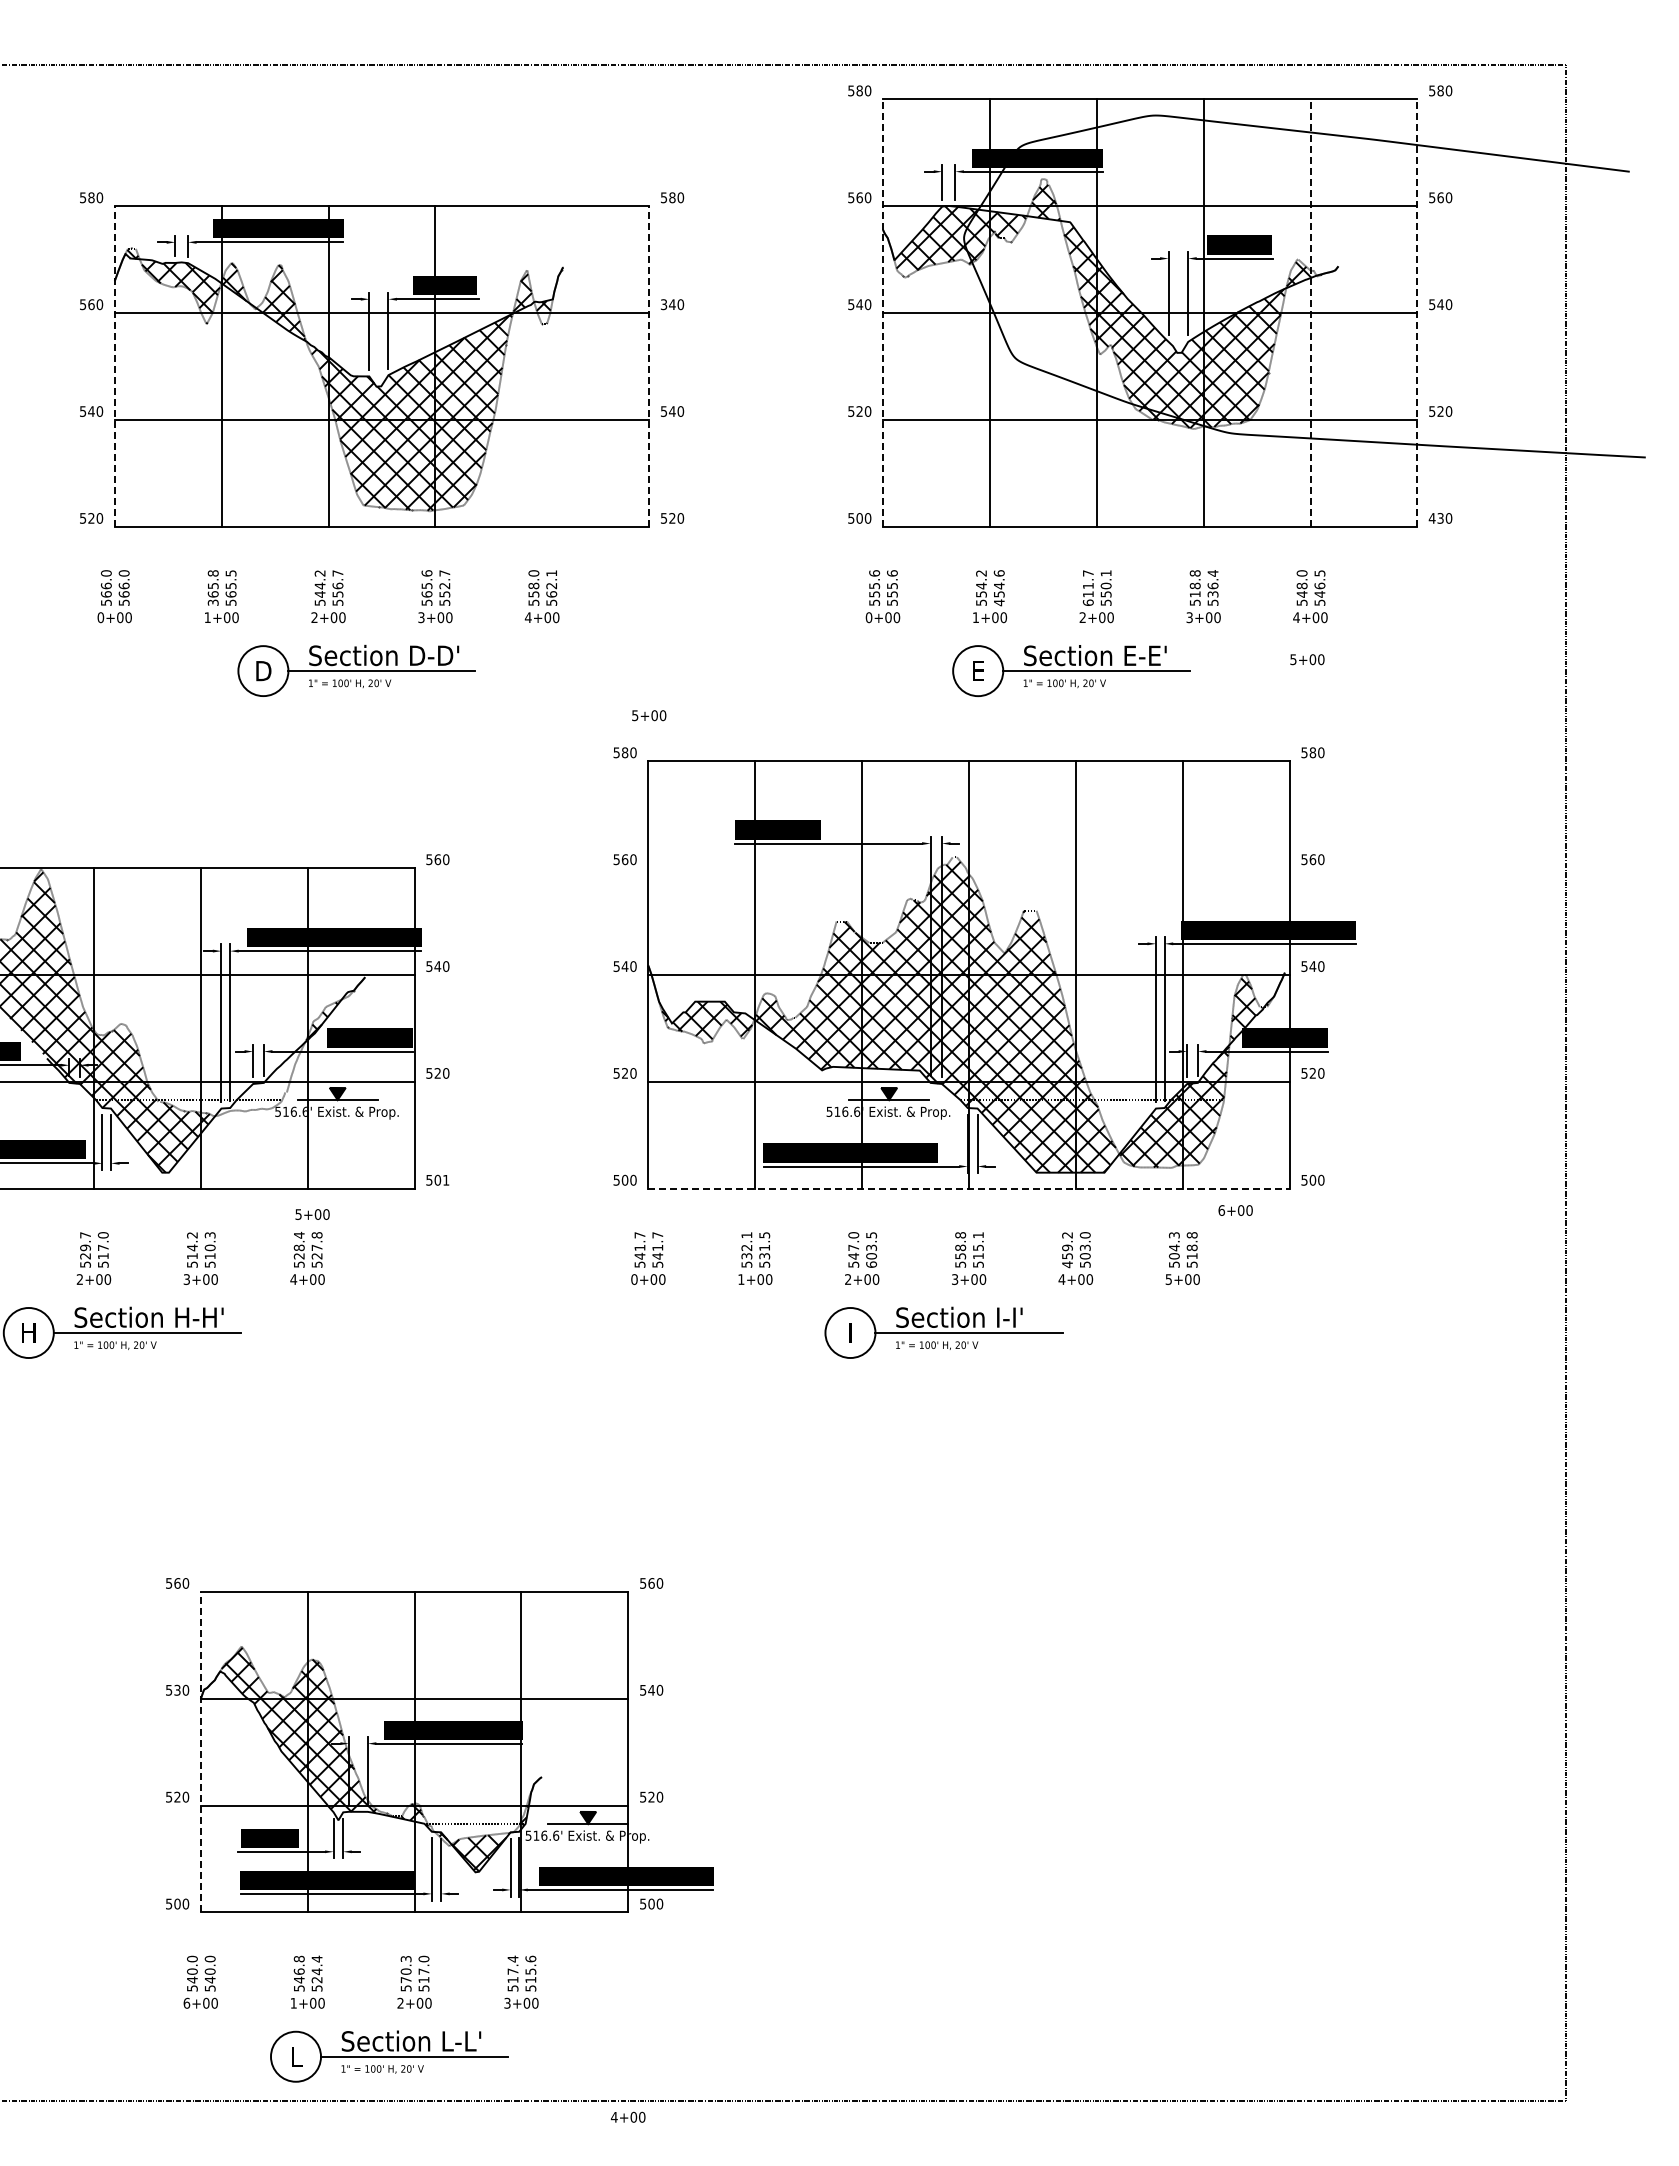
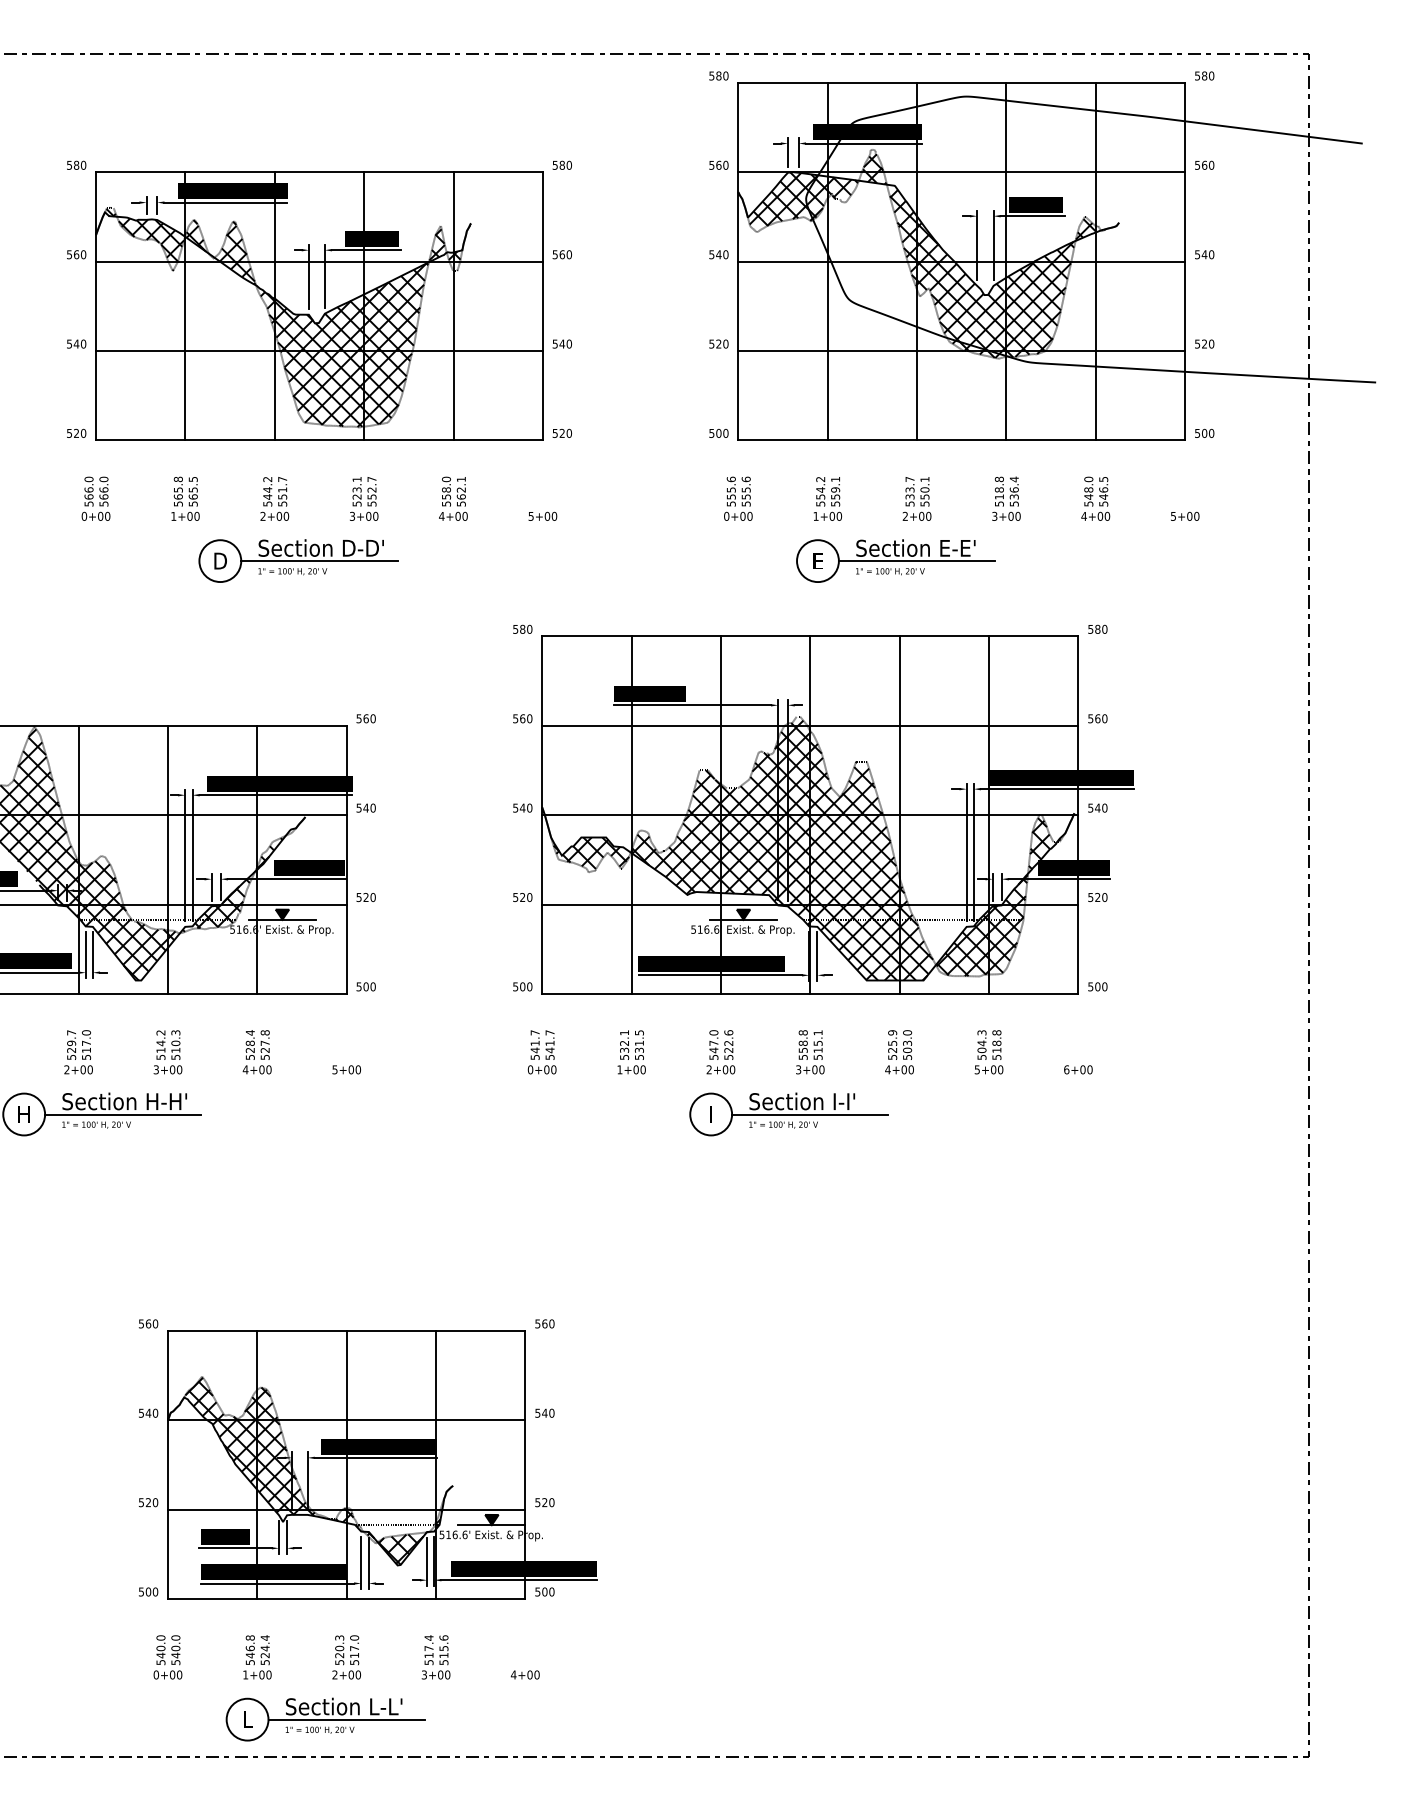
text: (668, 304) -> (559, 254), 340 -> 560
line: (883, 313) -> (738, 262), dashed -> solid
line: (1310, 313) -> (1095, 262), dashed -> solid
line: (1417, 313) -> (1185, 262), dashed -> solid
line: (114, 366) -> (95, 306), dashed -> solid
line: (542, 366) -> (453, 306), added
line: (649, 366) -> (543, 306), dashed -> solid
text: (1435, 518) -> (1200, 433), 430 -> 500
text: (426, 583) -> (356, 487), 565.6 -> 523.1
text: (337, 585) -> (282, 489), 556.7 -> 551.7
text: (998, 588) -> (834, 492), 454.6 -> 559.1
text: (1087, 593) -> (909, 496), 611.7 -> 533.7
text: (212, 602) -> (177, 503), 365.8 -> 565.8
text: (1307, 659) -> (1185, 516), moved
text: (649, 715) -> (543, 516), moved
line: (968, 868) -> (809, 726), added
hatch: (258, 1083) -> (216, 905), added
text: (446, 1179) -> (373, 986), 501 -> 500
line: (969, 1188) -> (810, 993), dashed -> solid
text: (1235, 1210) -> (1078, 1069), moved
text: (312, 1214) -> (346, 1069), moved
text: (871, 1249) -> (728, 1044), 603.5 -> 522.6
text: (1067, 1250) -> (892, 1045), 459.2 -> 525.9
text: (177, 1689) -> (148, 1412), 530 -> 540
line: (200, 1751) -> (167, 1464), dashed -> solid
text: (405, 1980) -> (339, 1655), 570.3 -> 520.3
text: (186, 2002) -> (156, 1674), 6+00 -> 0+00
text: (627, 2116) -> (524, 1674), moved

